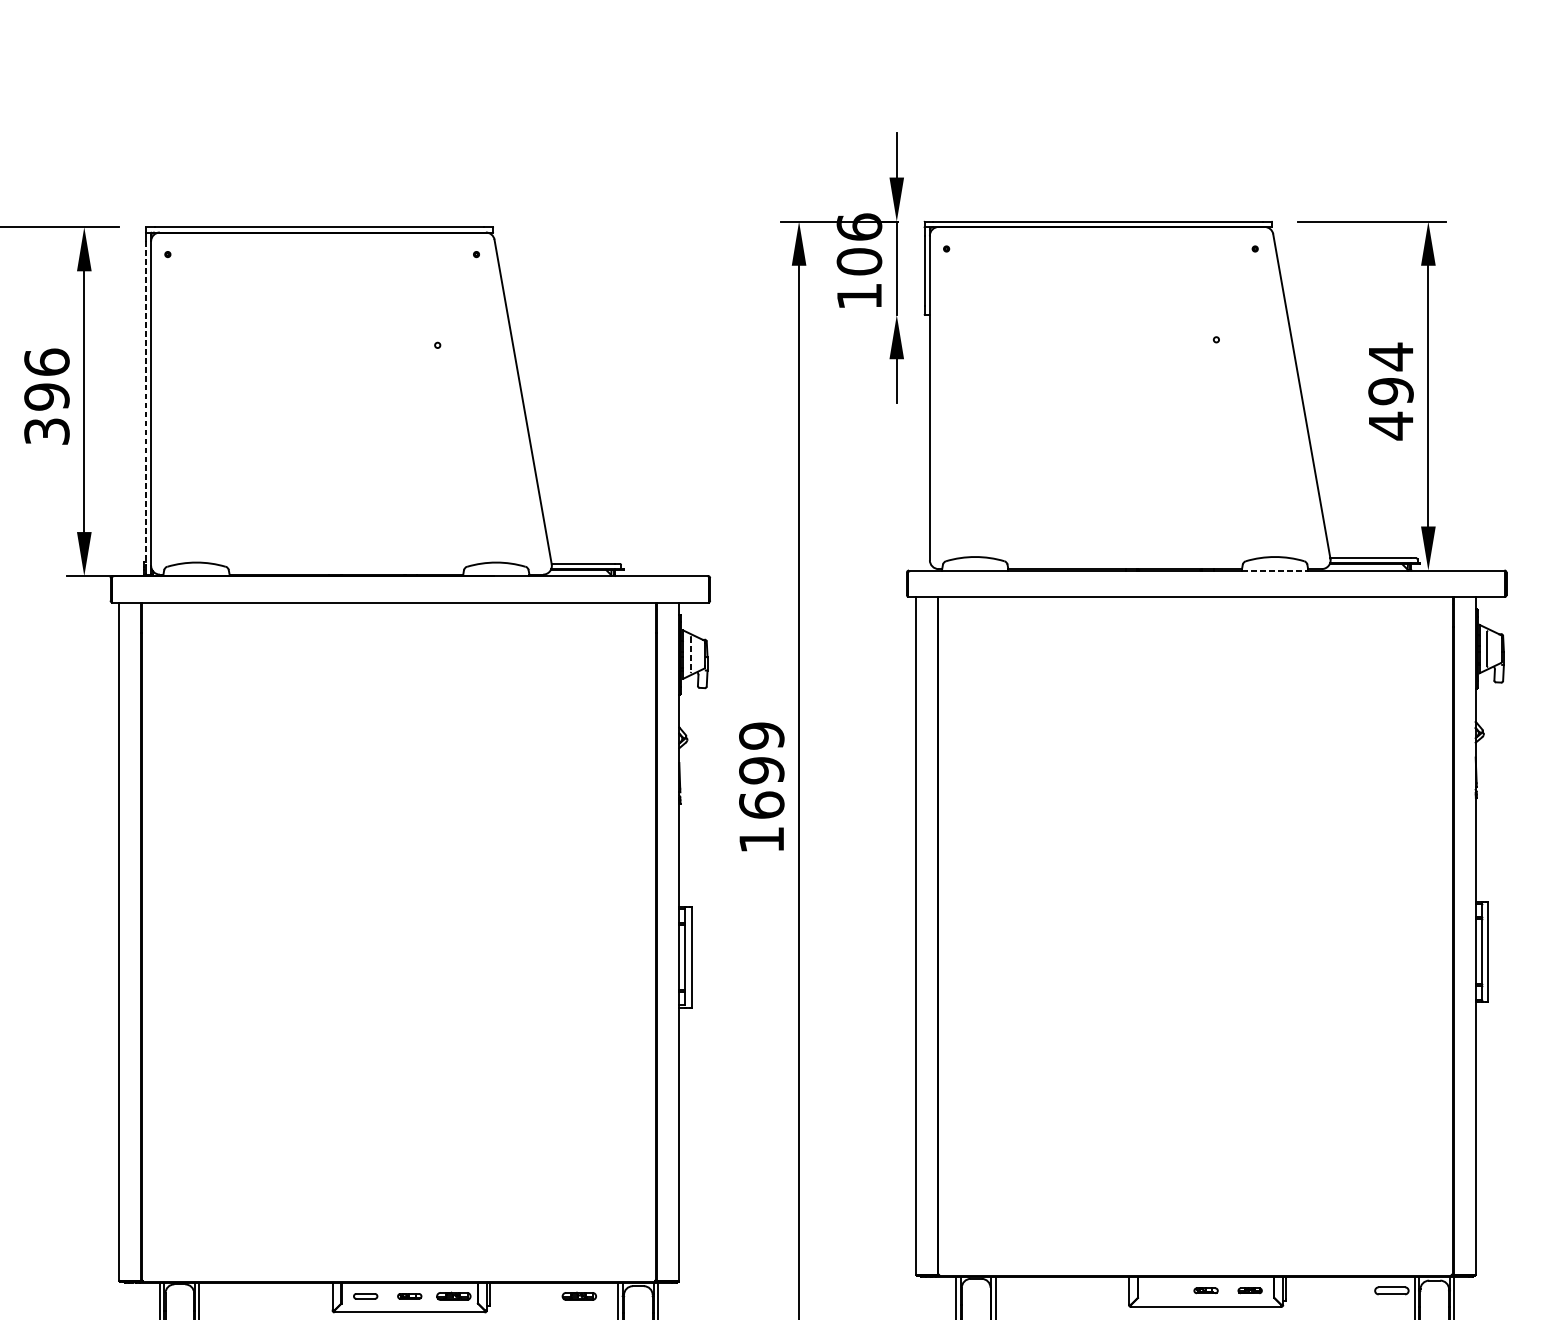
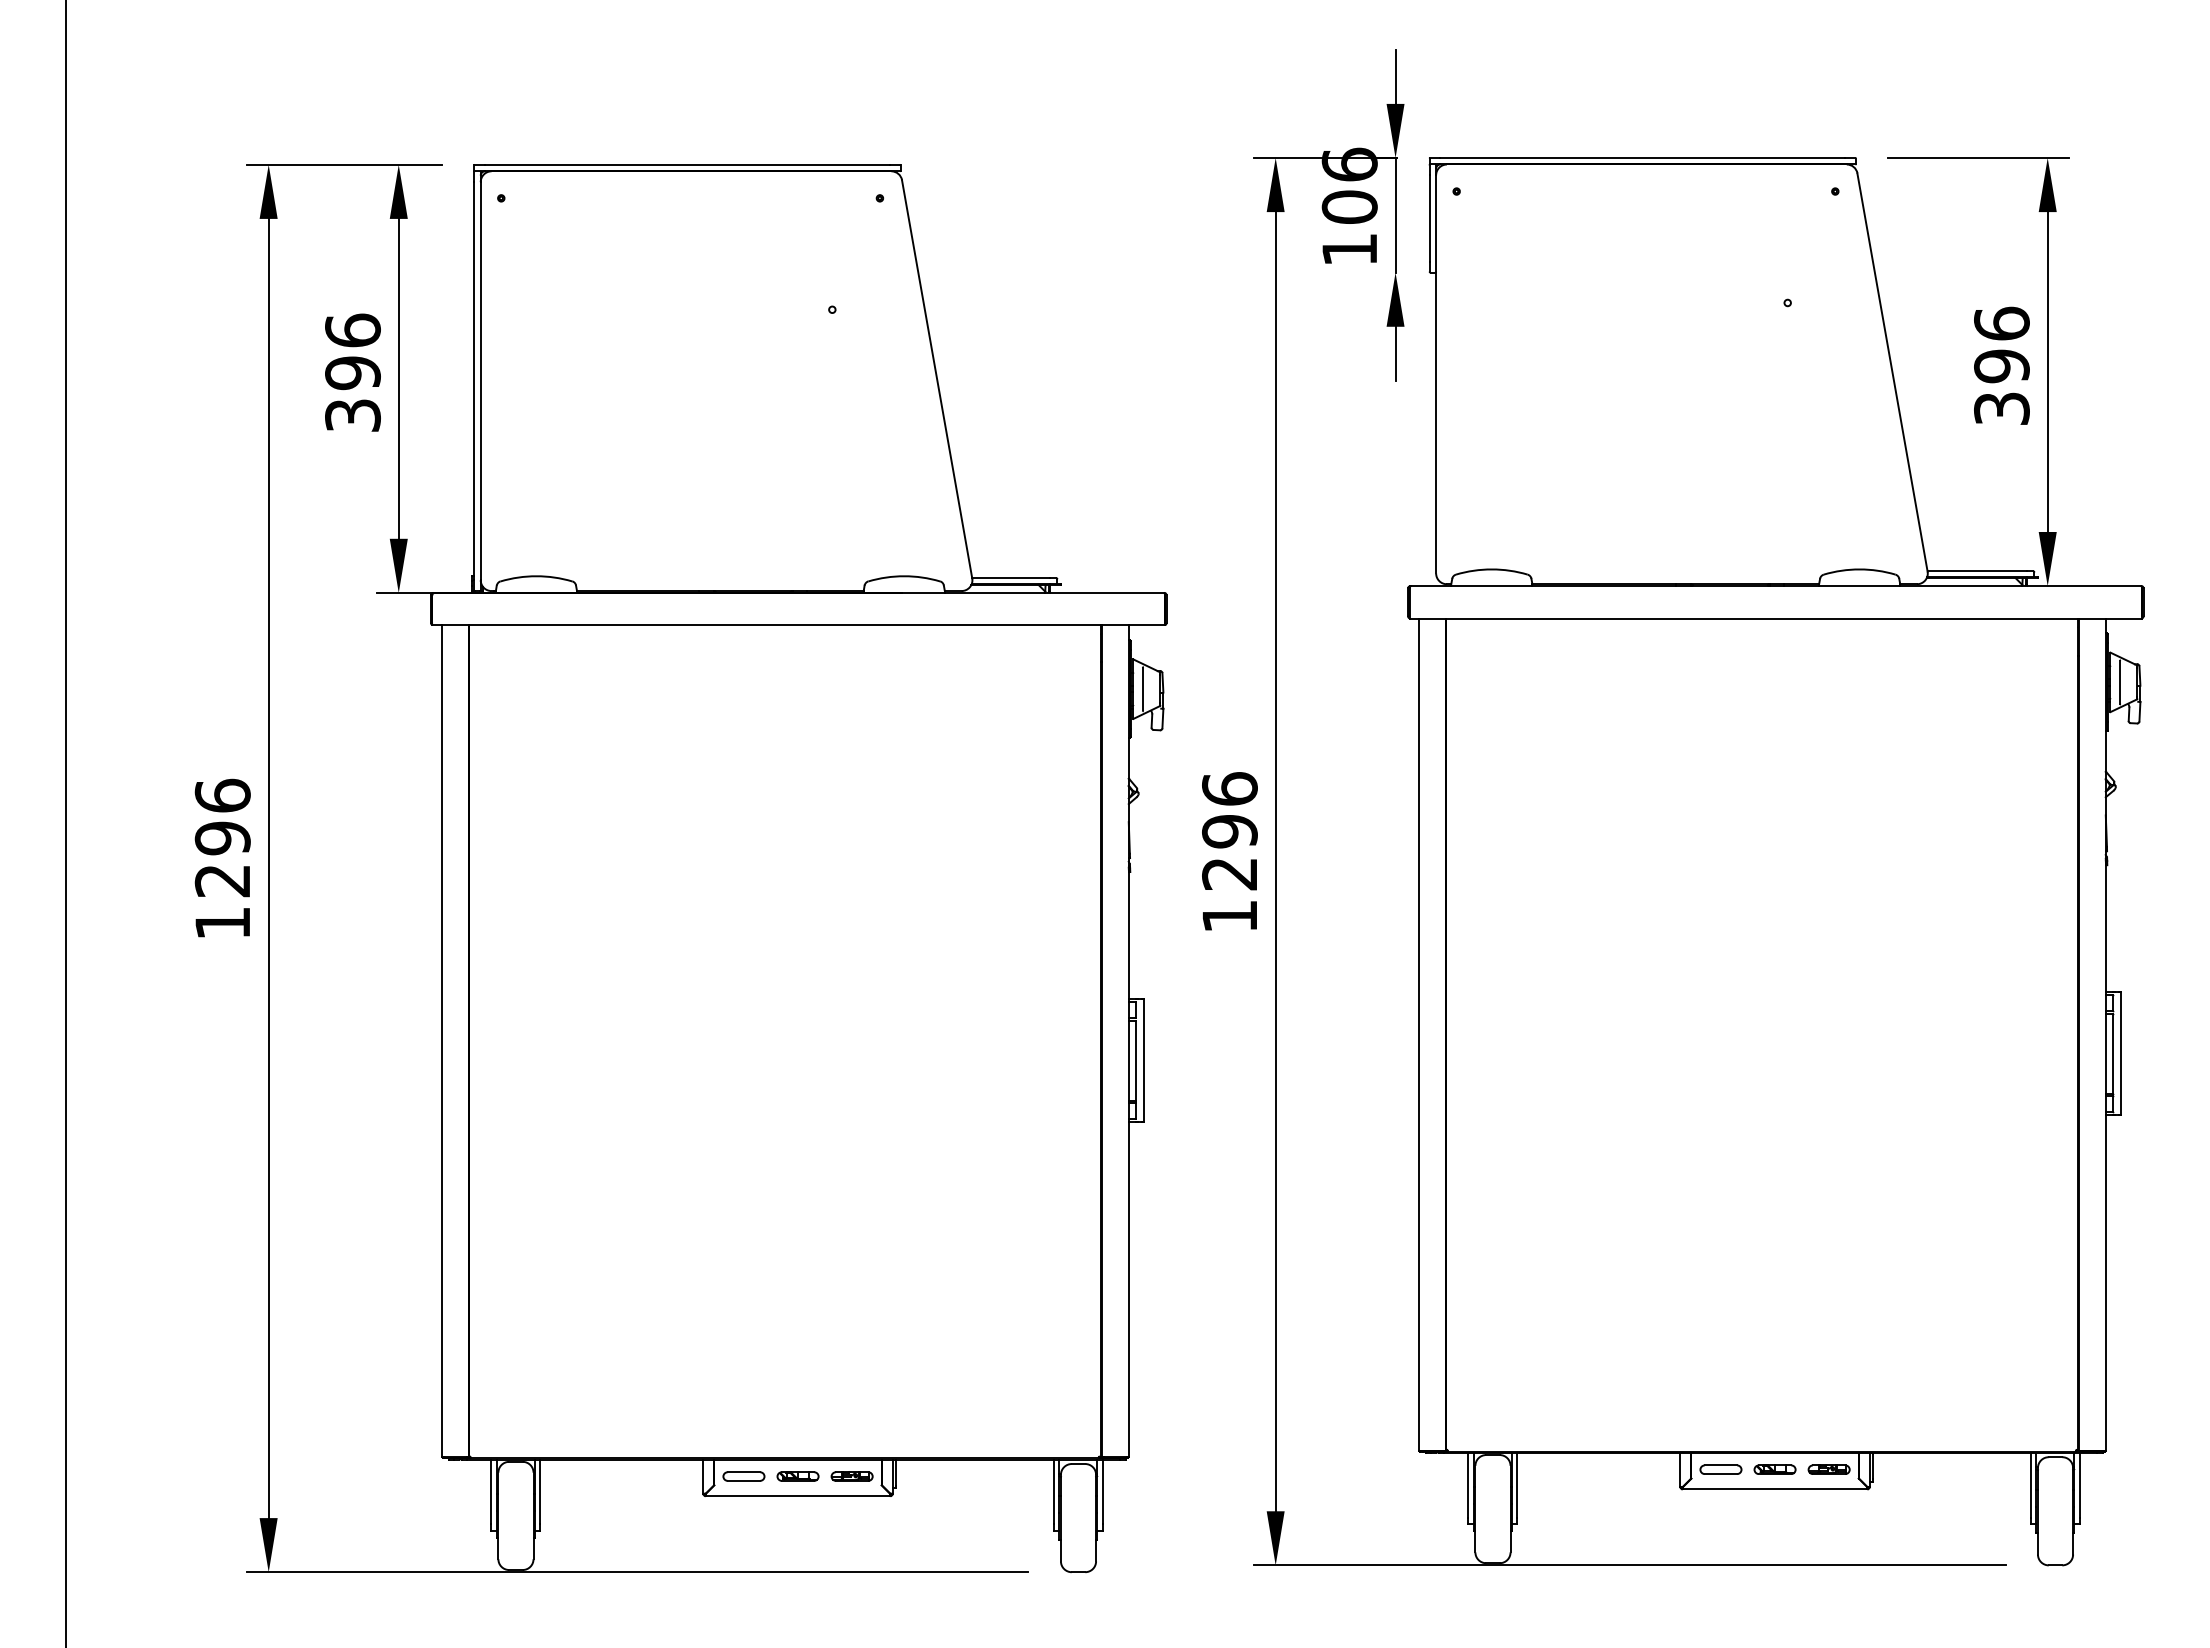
text: (1390, 391) -> (2001, 366), 494 -> 396
line: (146, 403) -> (474, 381), dashed -> solid
line: (1274, 570) -> (1859, 586), dashed -> solid
line: (691, 654) -> (1143, 689), dashed -> solid
text: (761, 770) -> (1229, 831), 1699 -> 1296
part: (1205, 1290) -> (1774, 1469), size x1.43
part: (1249, 1290) -> (1828, 1469), size x1.43
part: (1391, 1290) -> (1720, 1469), moved
part: (365, 1296) -> (743, 1476), size x1.43
part: (409, 1296) -> (797, 1476), size x1.43
part: (578, 1296) -> (1005, 1476), removed

